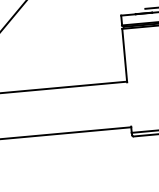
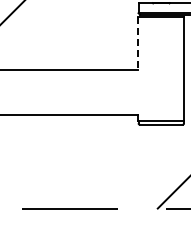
line: (124, 55) -> (138, 43), solid -> dashed

